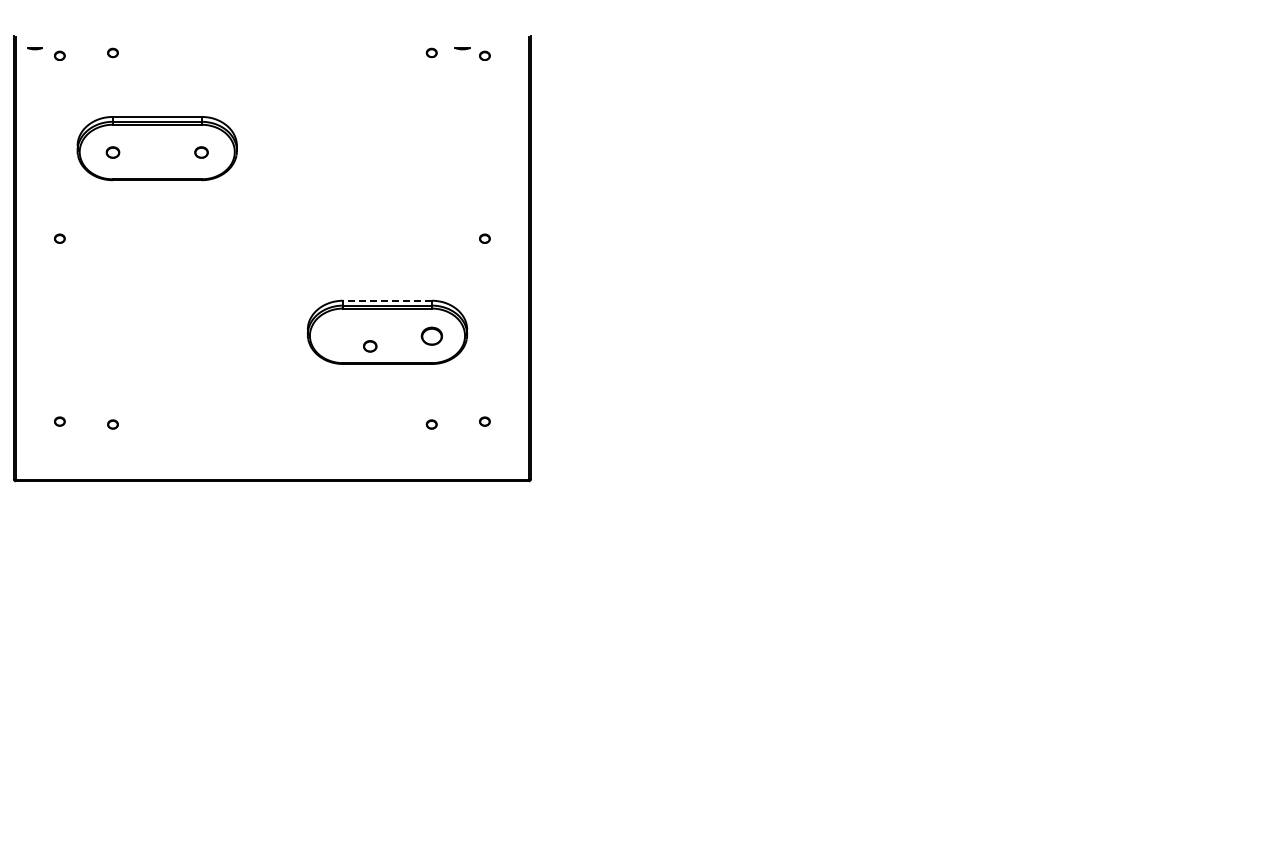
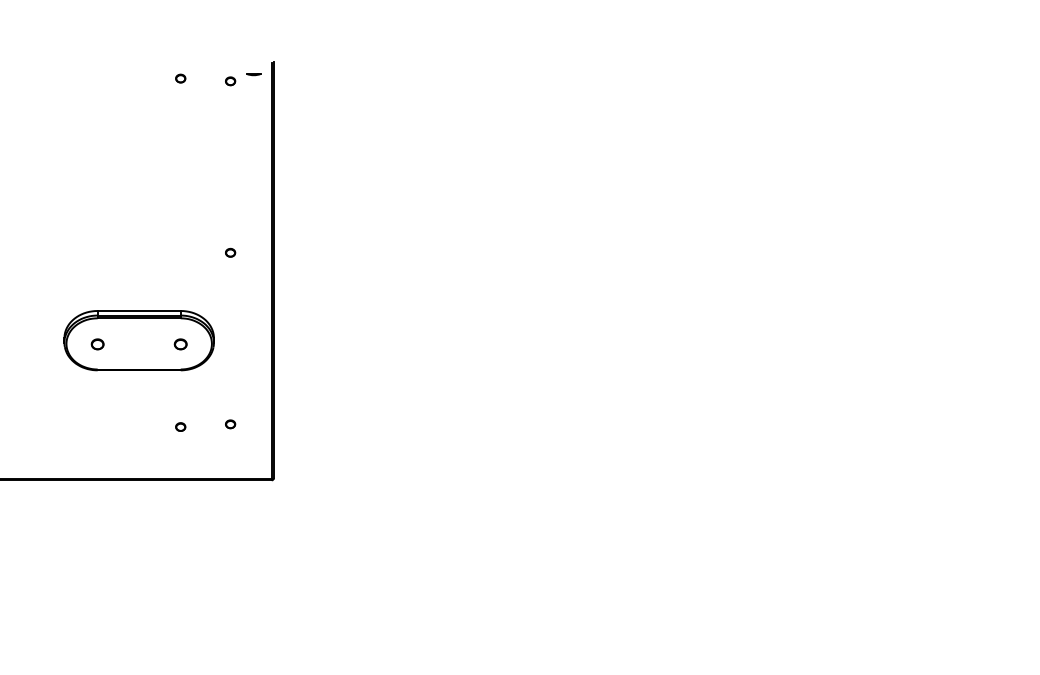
line: (462, 48) -> (253, 74), moved
line: (387, 300) -> (139, 310), dashed -> solid
part: (431, 336) -> (180, 344), size x0.62
part: (370, 346) -> (97, 344), moved

